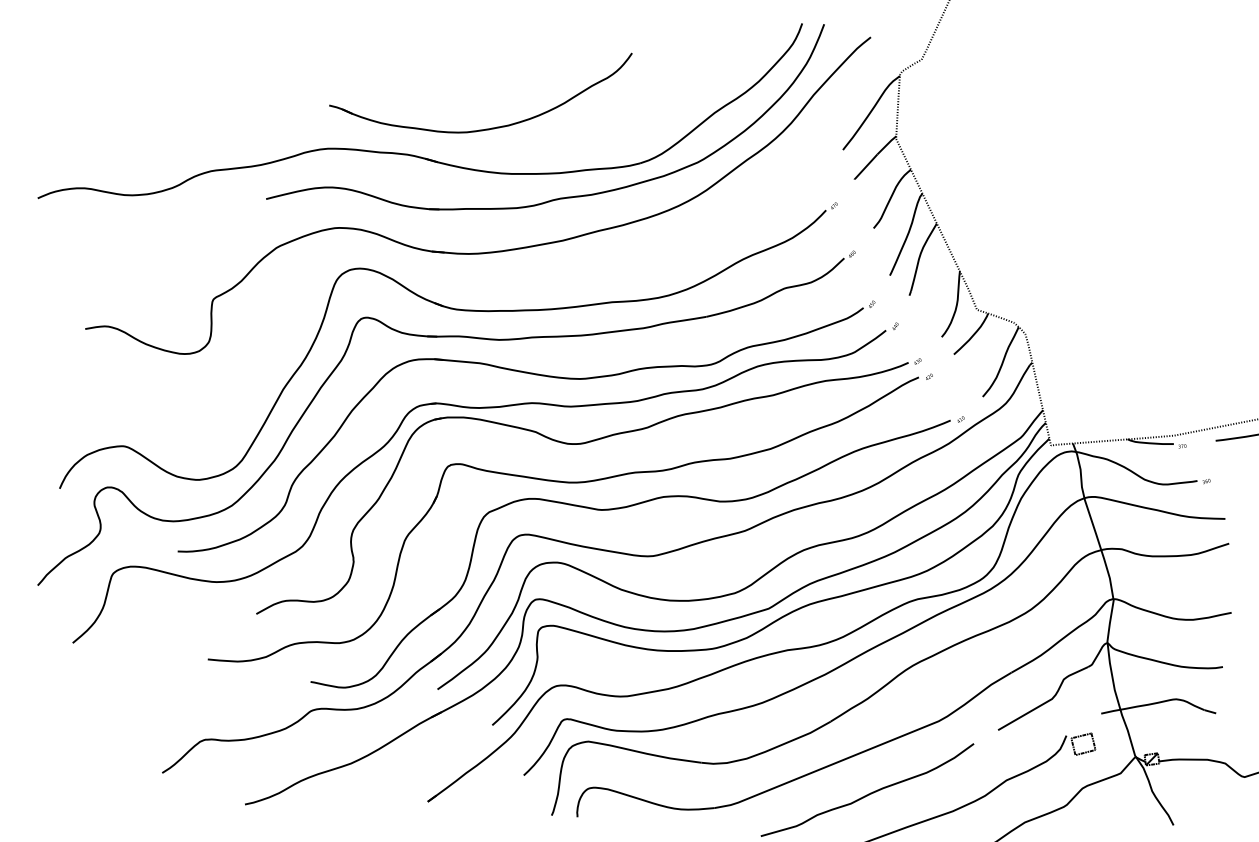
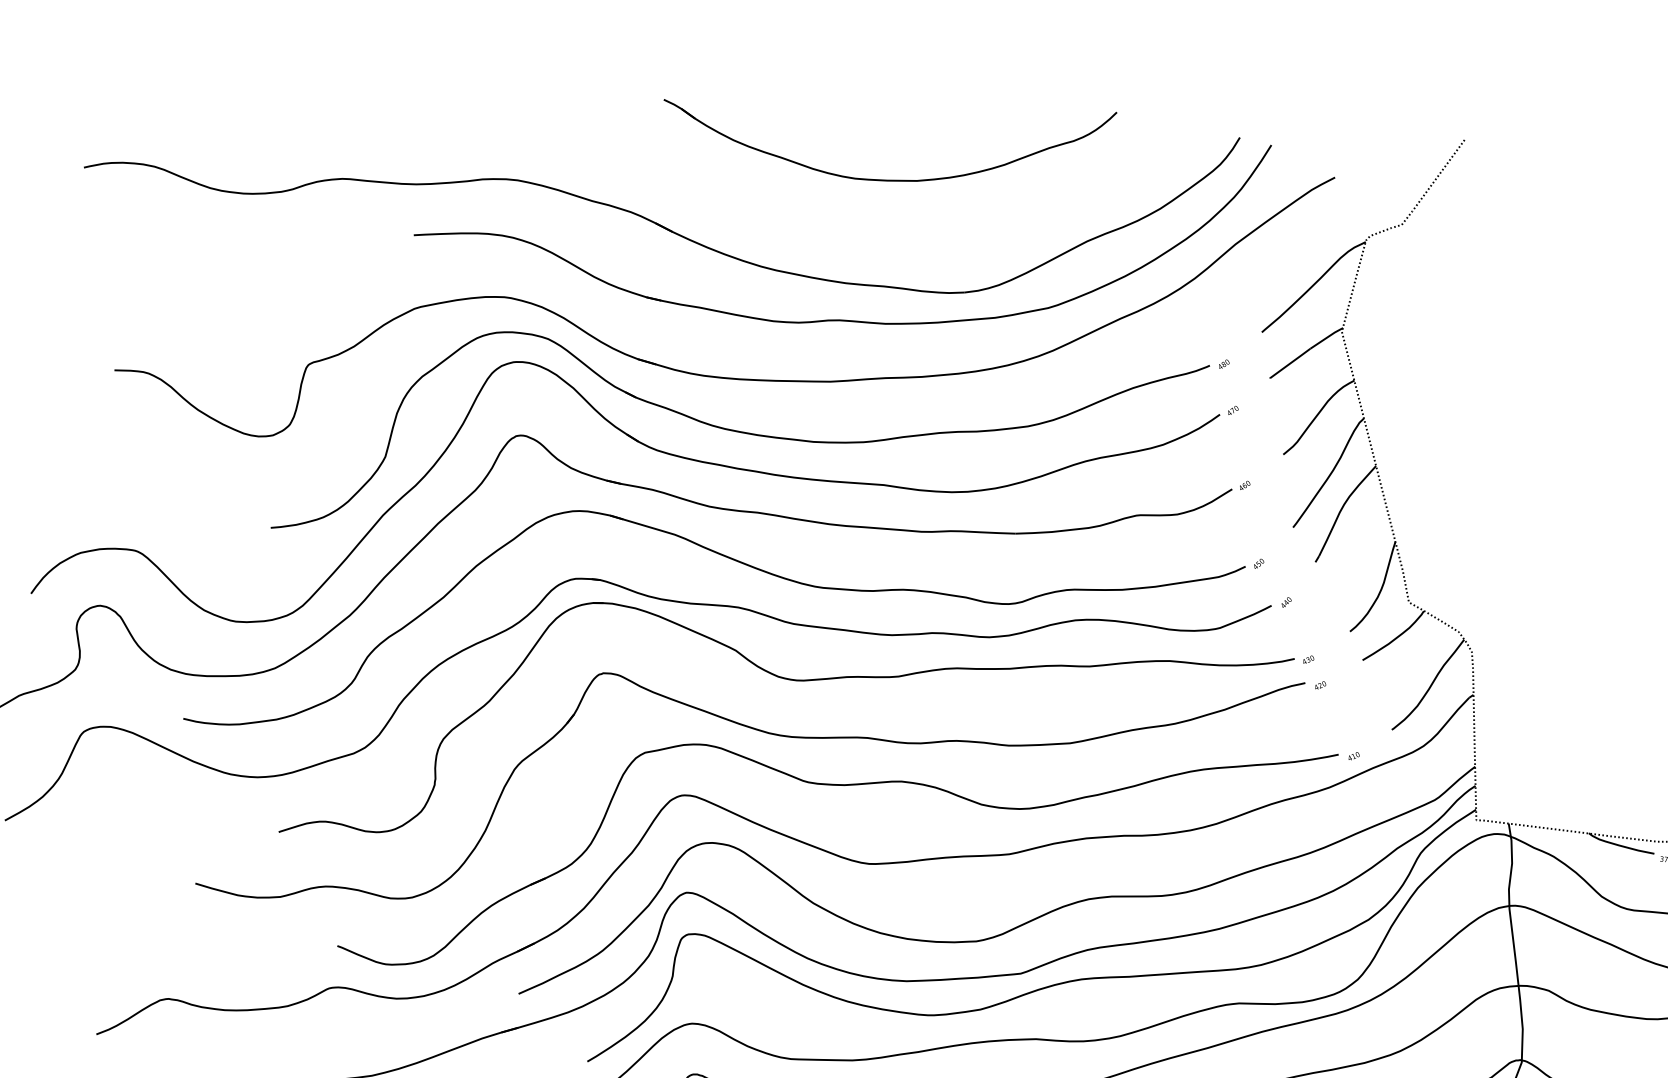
part: (485, 128) -> (883, 178), moved
part: (517, 292) -> (749, 443), added

